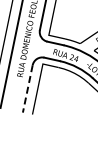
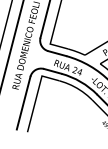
line: (27, 89) -> (23, 103), dashed -> solid

